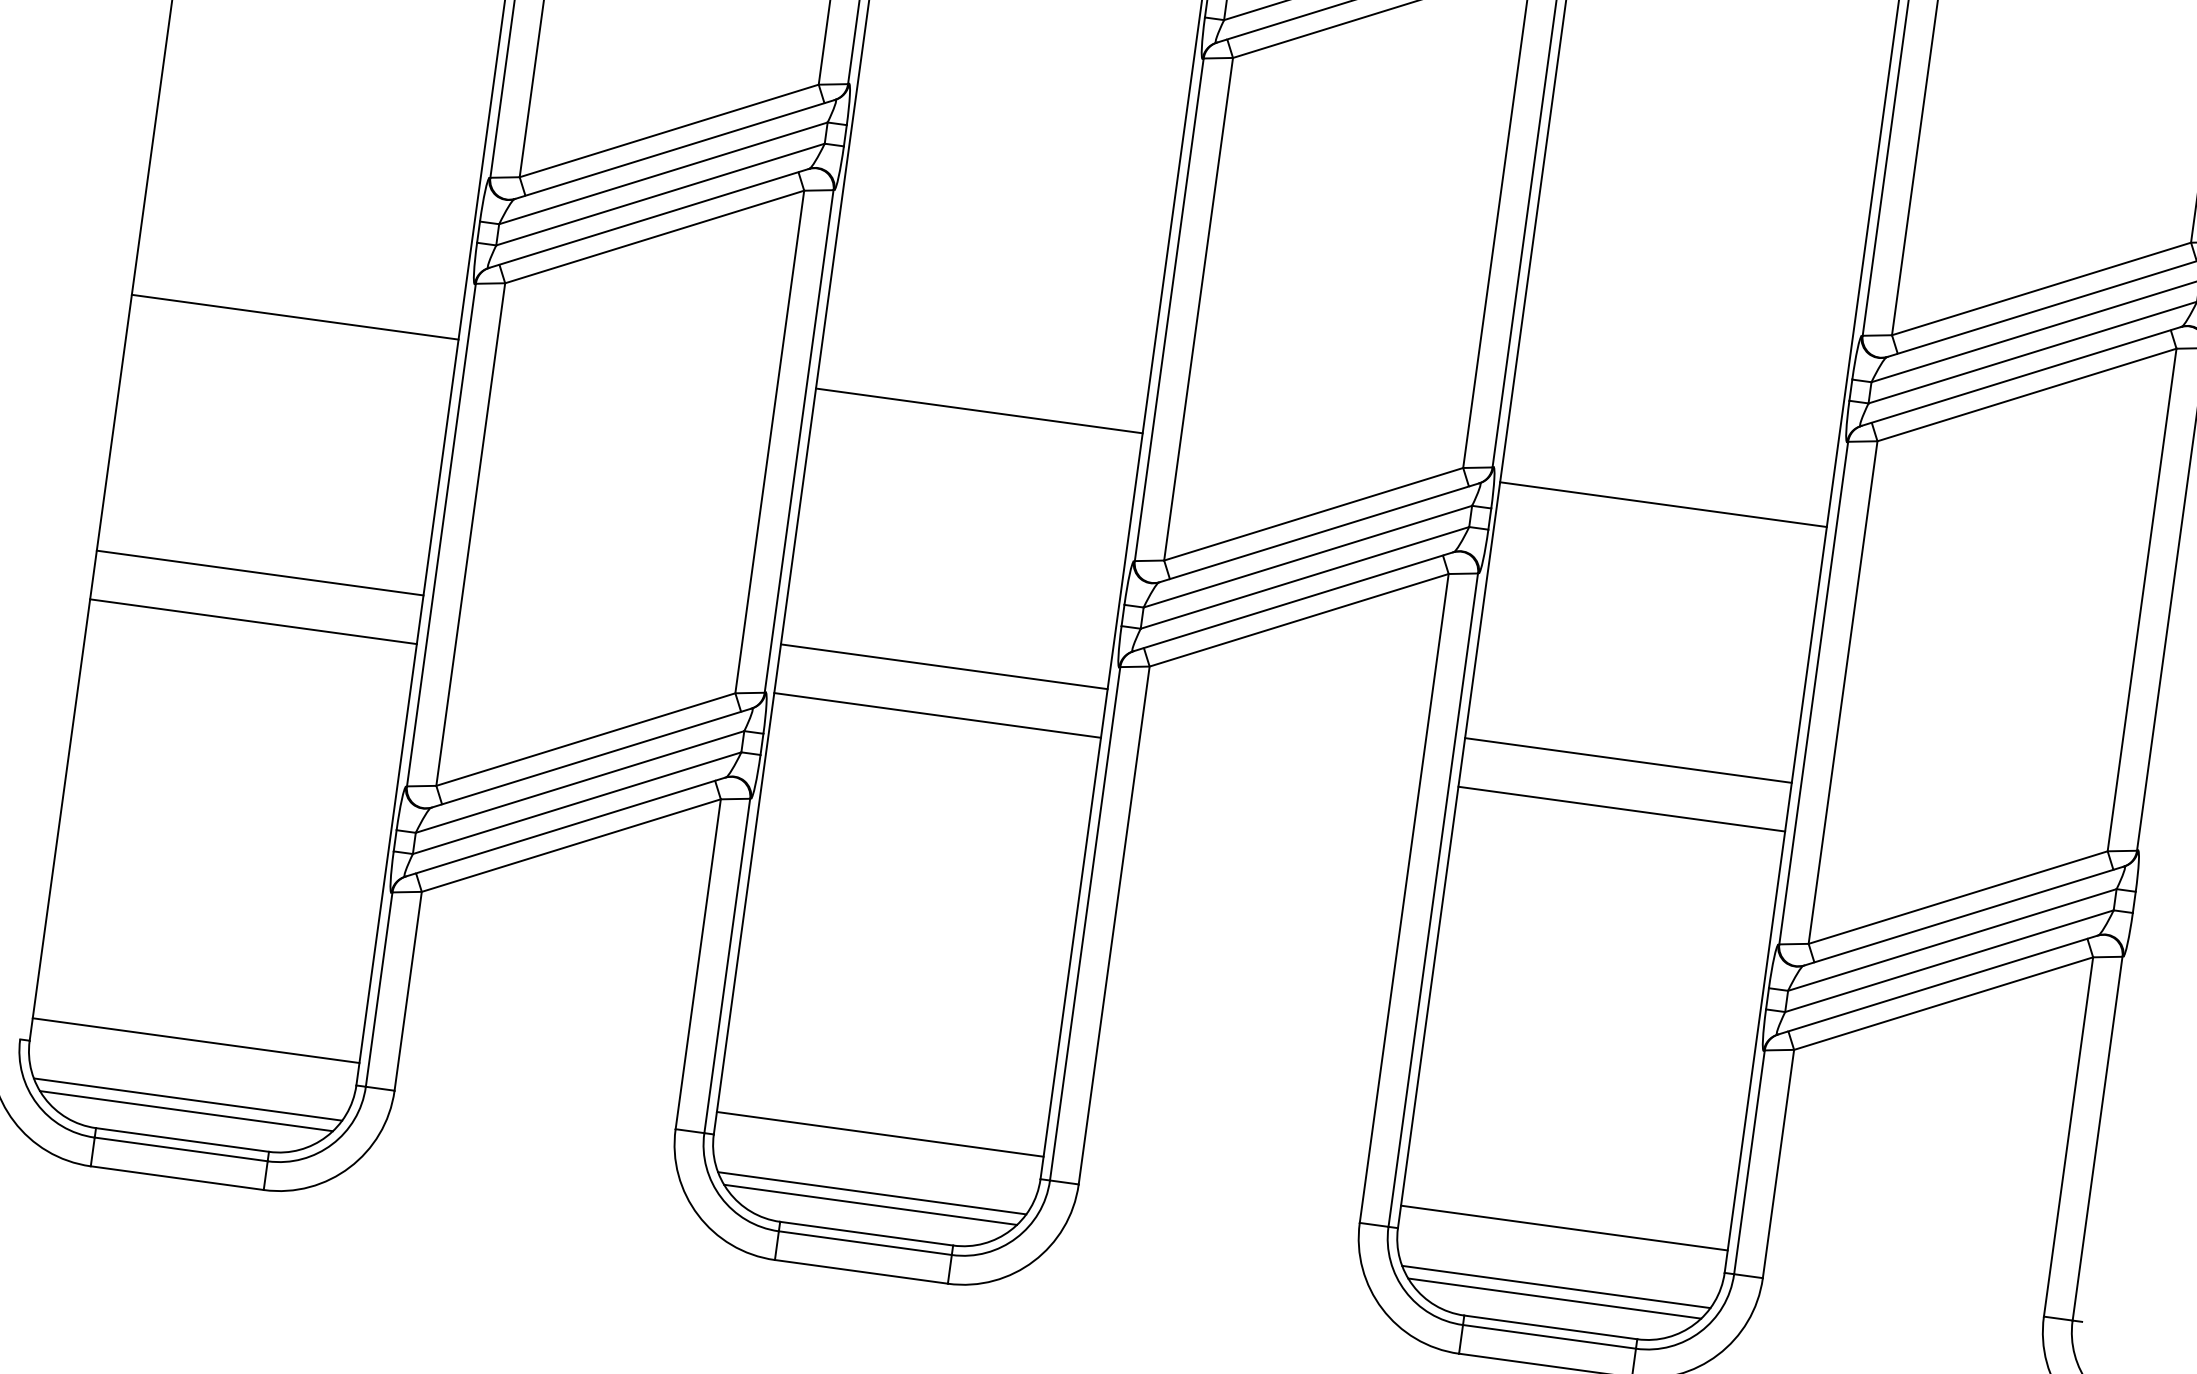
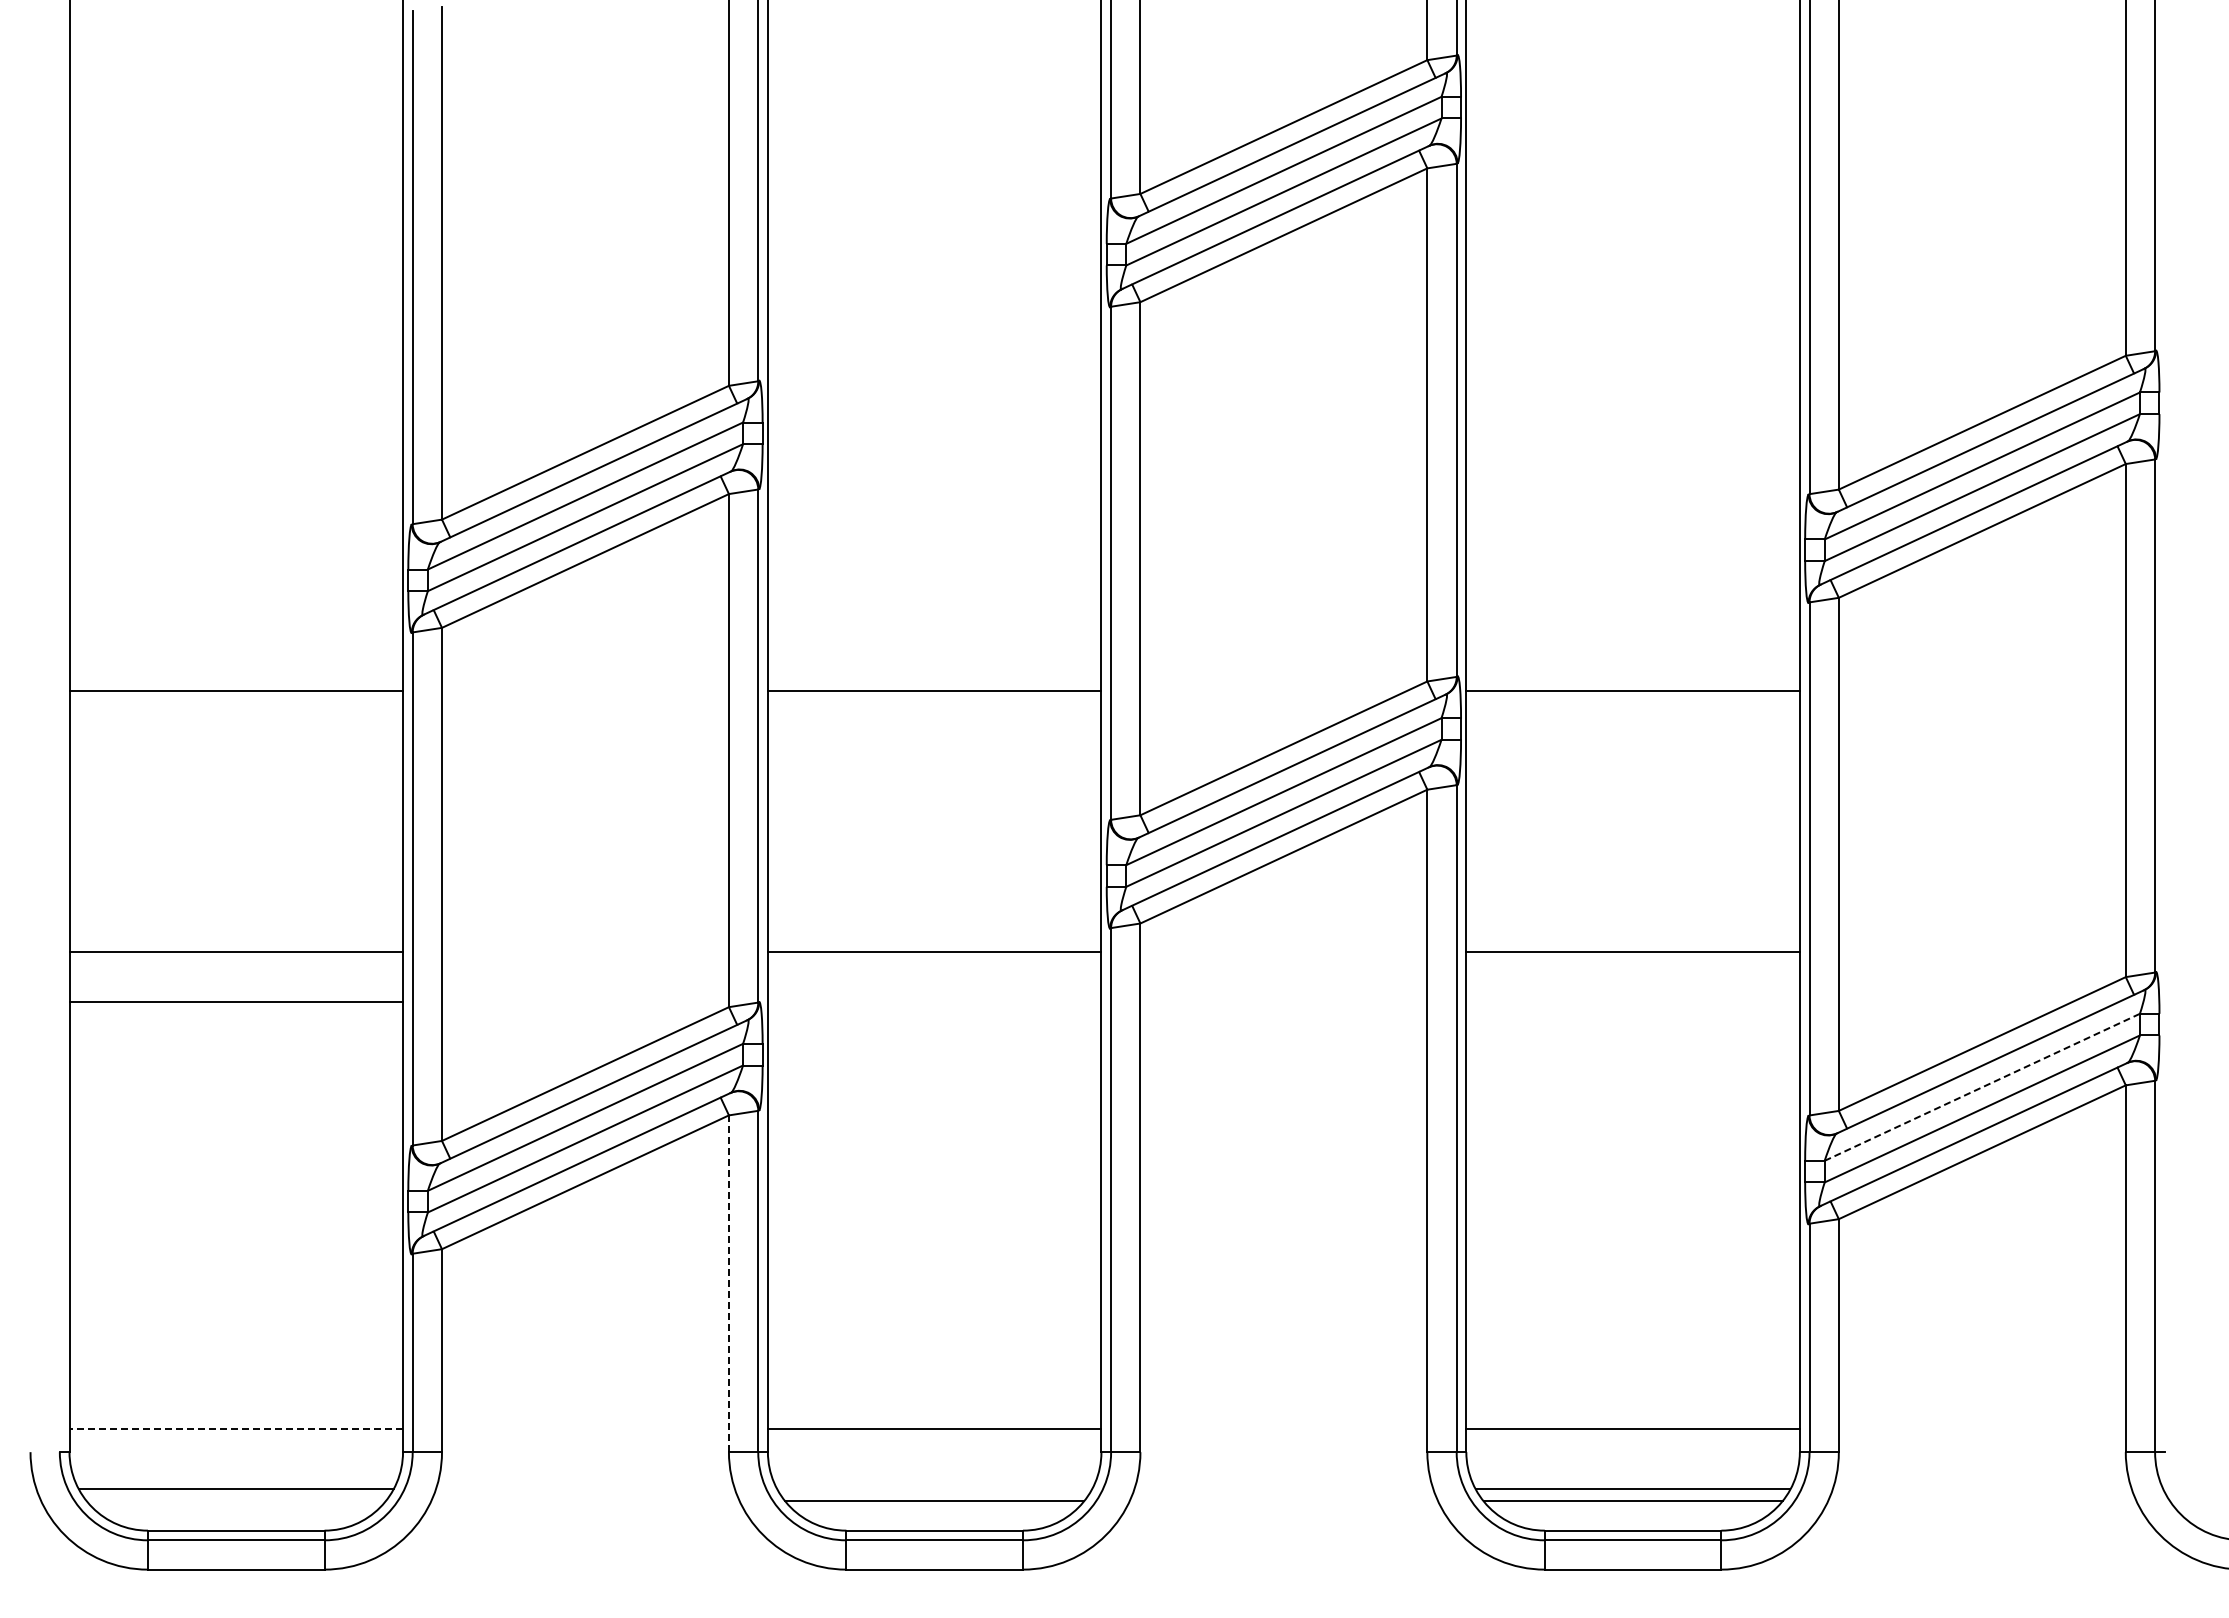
line: (937, 715) -> (934, 1001), removed
line: (1621, 808) -> (1632, 1001), removed
line: (1952, 940) -> (1982, 1087), solid -> dashed
line: (697, 963) -> (728, 1283), solid -> dashed
line: (196, 1040) -> (236, 1429), solid -> dashed
line: (185, 1111) -> (235, 1501), removed
line: (871, 1193) -> (934, 1489), removed

